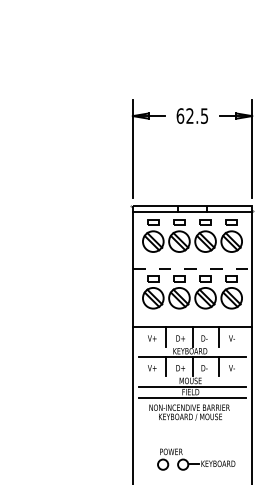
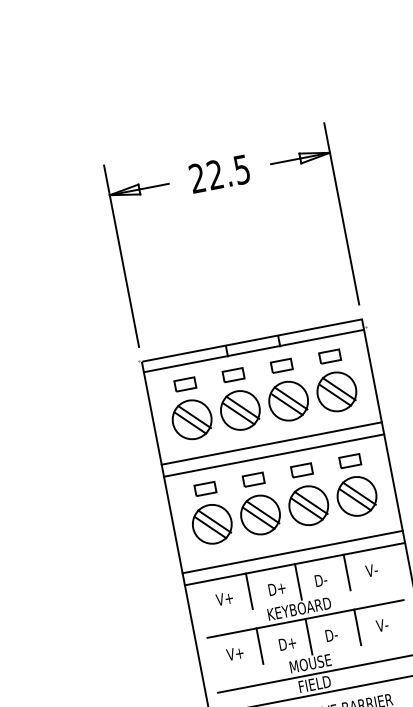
text: (180, 115) -> (197, 177), 62.5 -> 22.5
line: (192, 262) -> (271, 444), added
line: (192, 268) -> (274, 455), dashed -> solid
line: (192, 320) -> (292, 551), added

